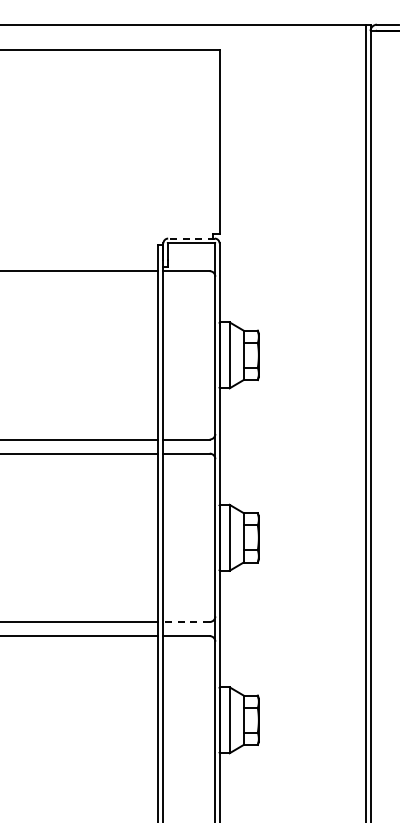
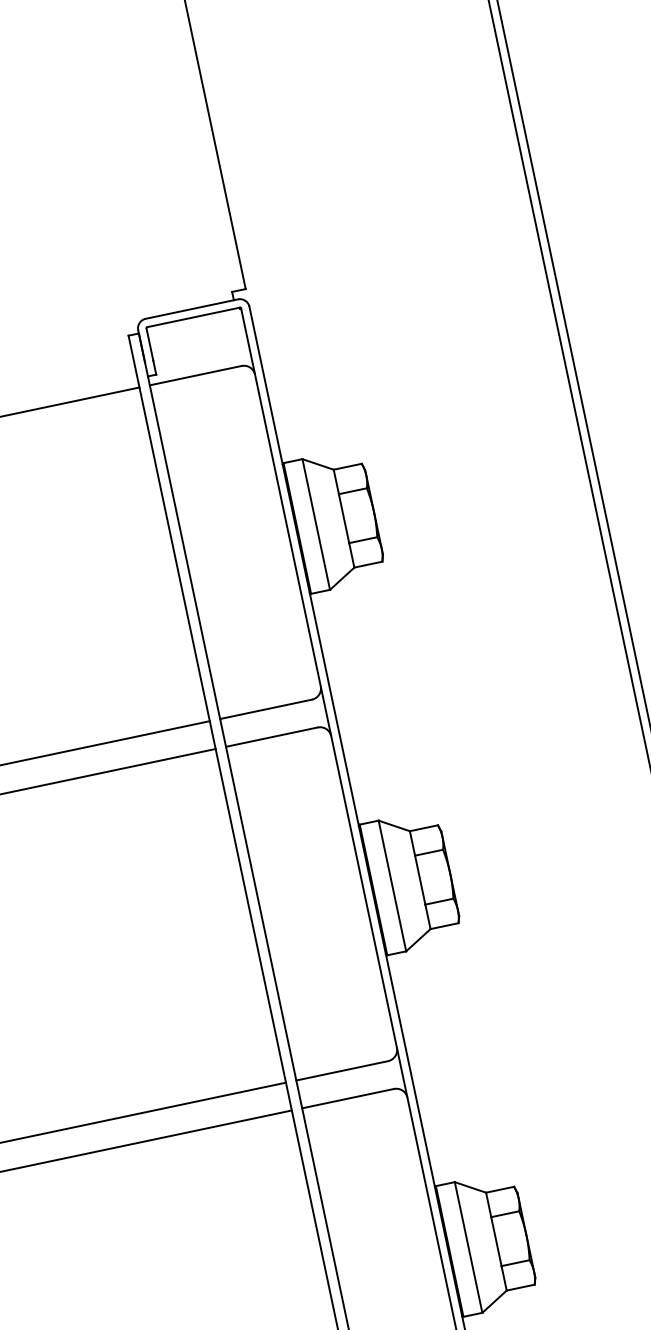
line: (190, 238) -> (189, 309), dashed -> solid
line: (186, 622) -> (342, 1071), dashed -> solid

